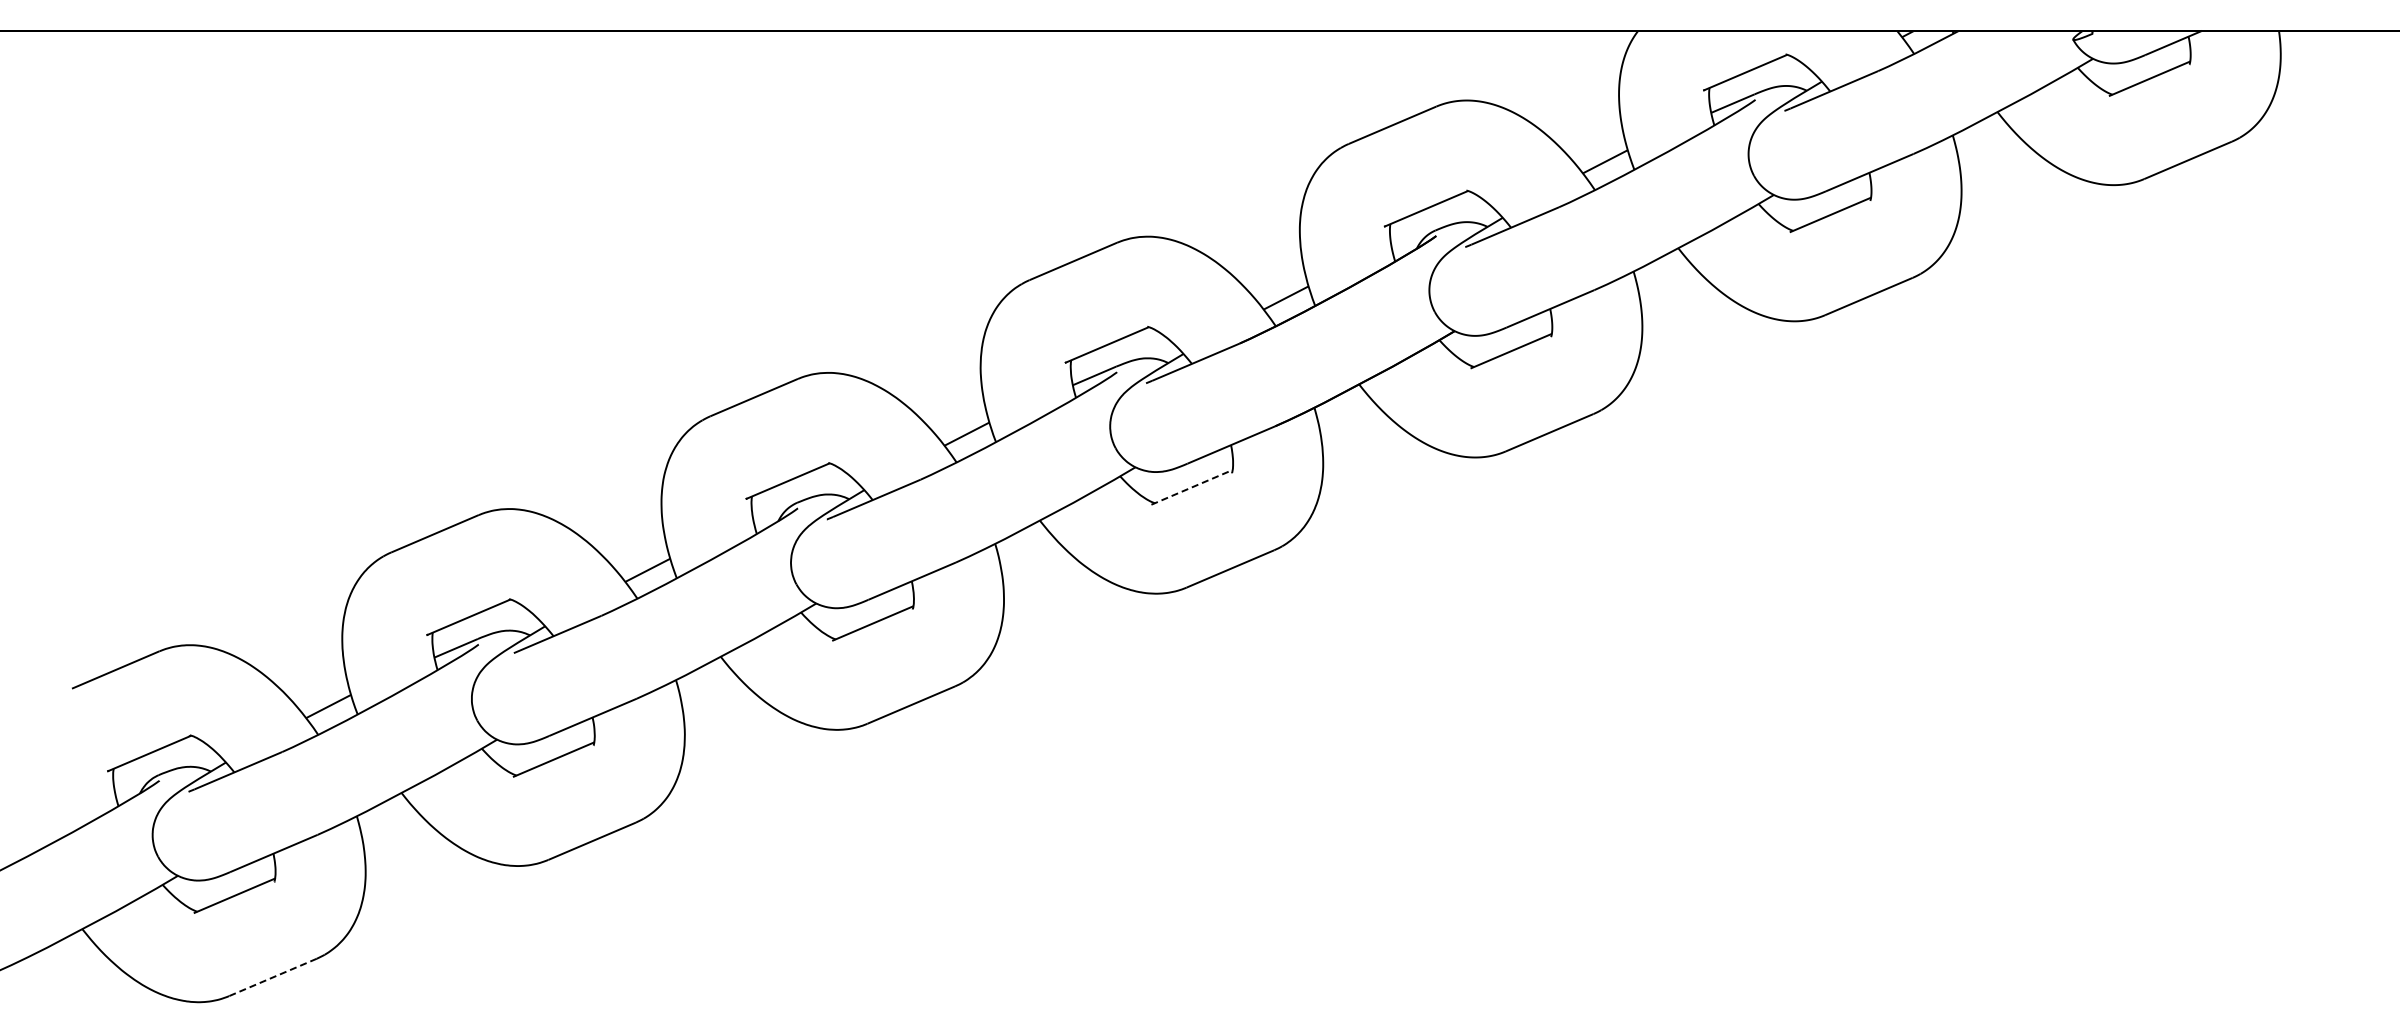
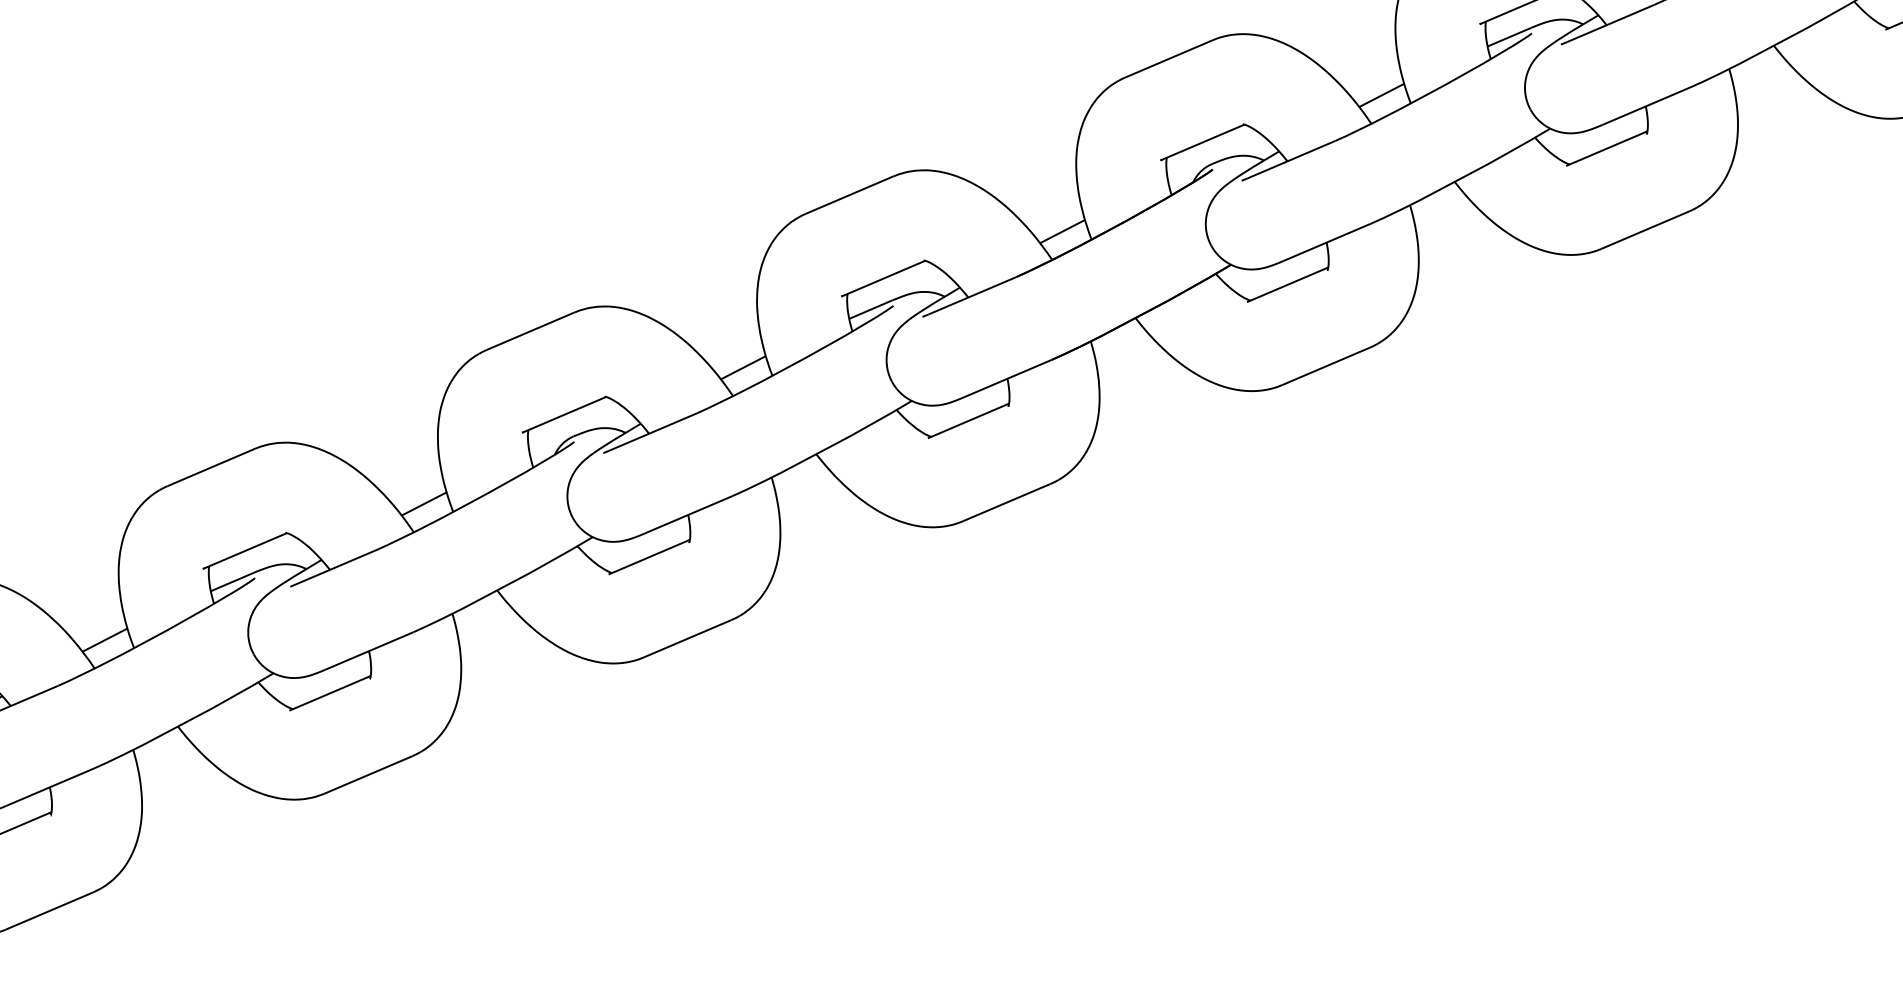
line: (1192, 487) -> (968, 421), dashed -> solid
line: (272, 977) -> (48, 911), dashed -> solid

